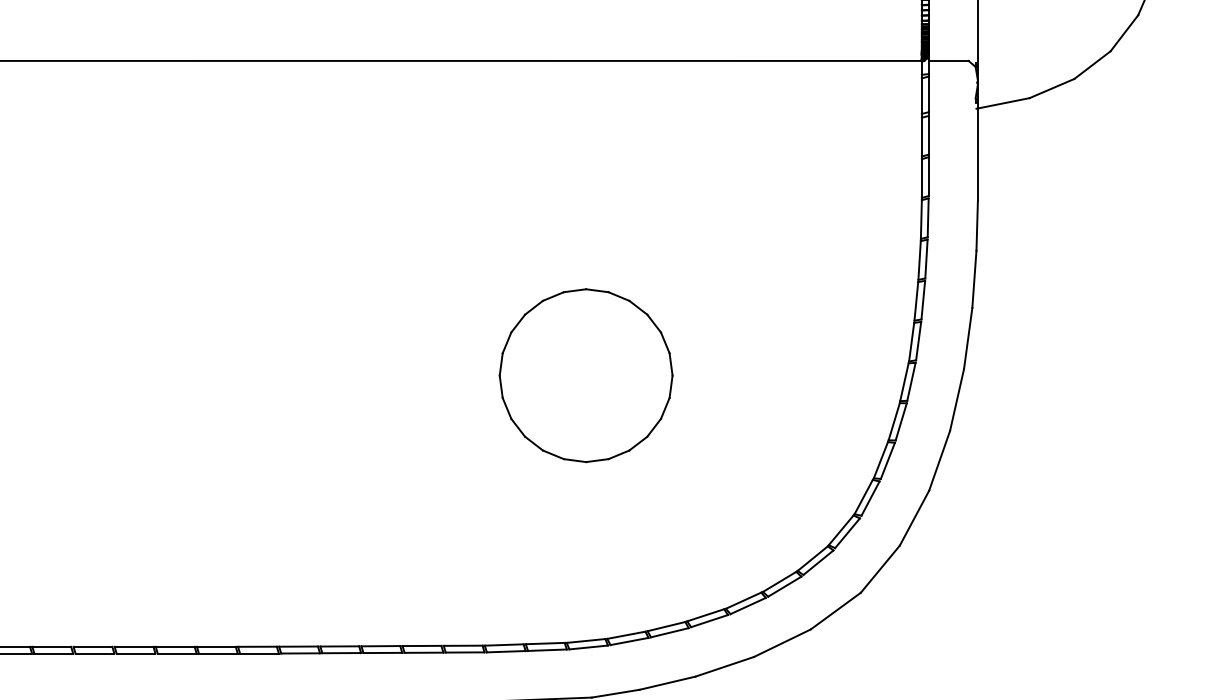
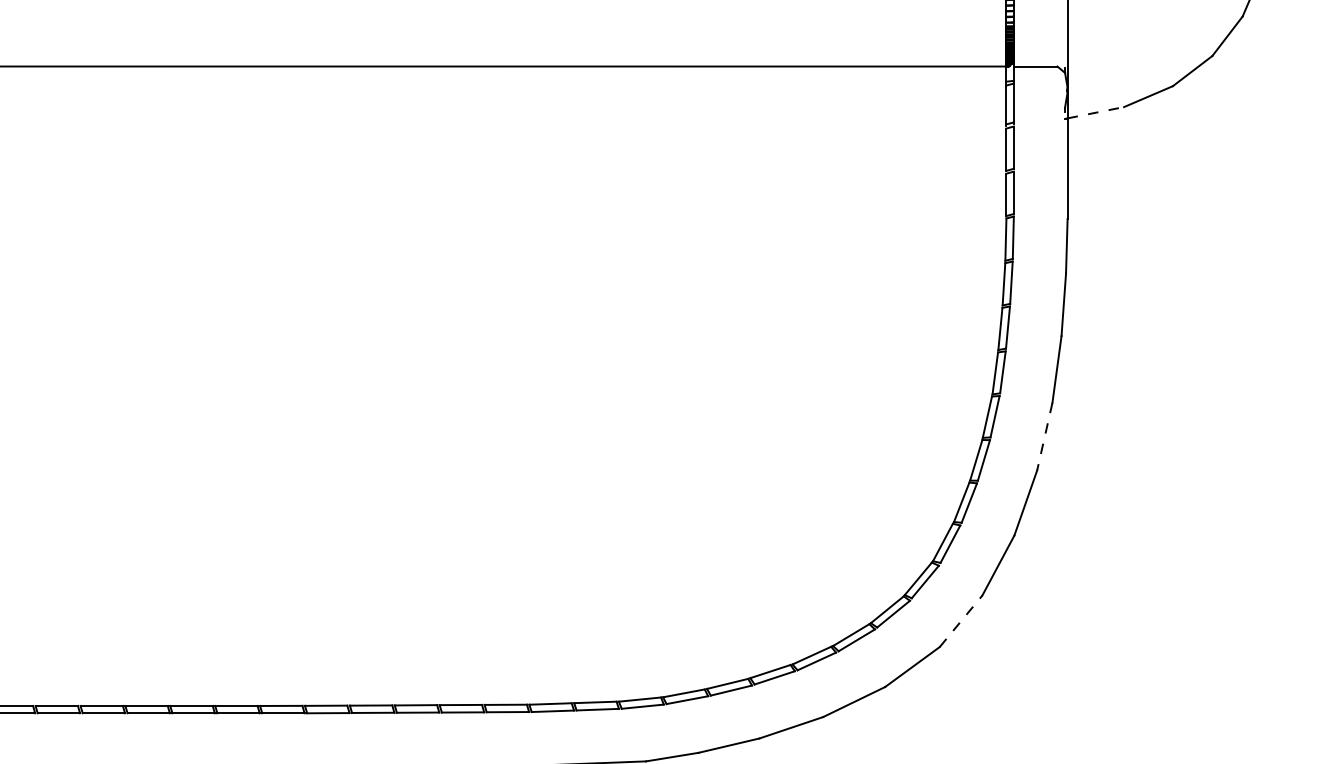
line: (1003, 103) -> (1095, 112), solid -> dashed
part: (585, 375) -> (639, 409), removed
line: (956, 399) -> (1044, 436), solid -> dashed
line: (880, 568) -> (961, 620), solid -> dashed

